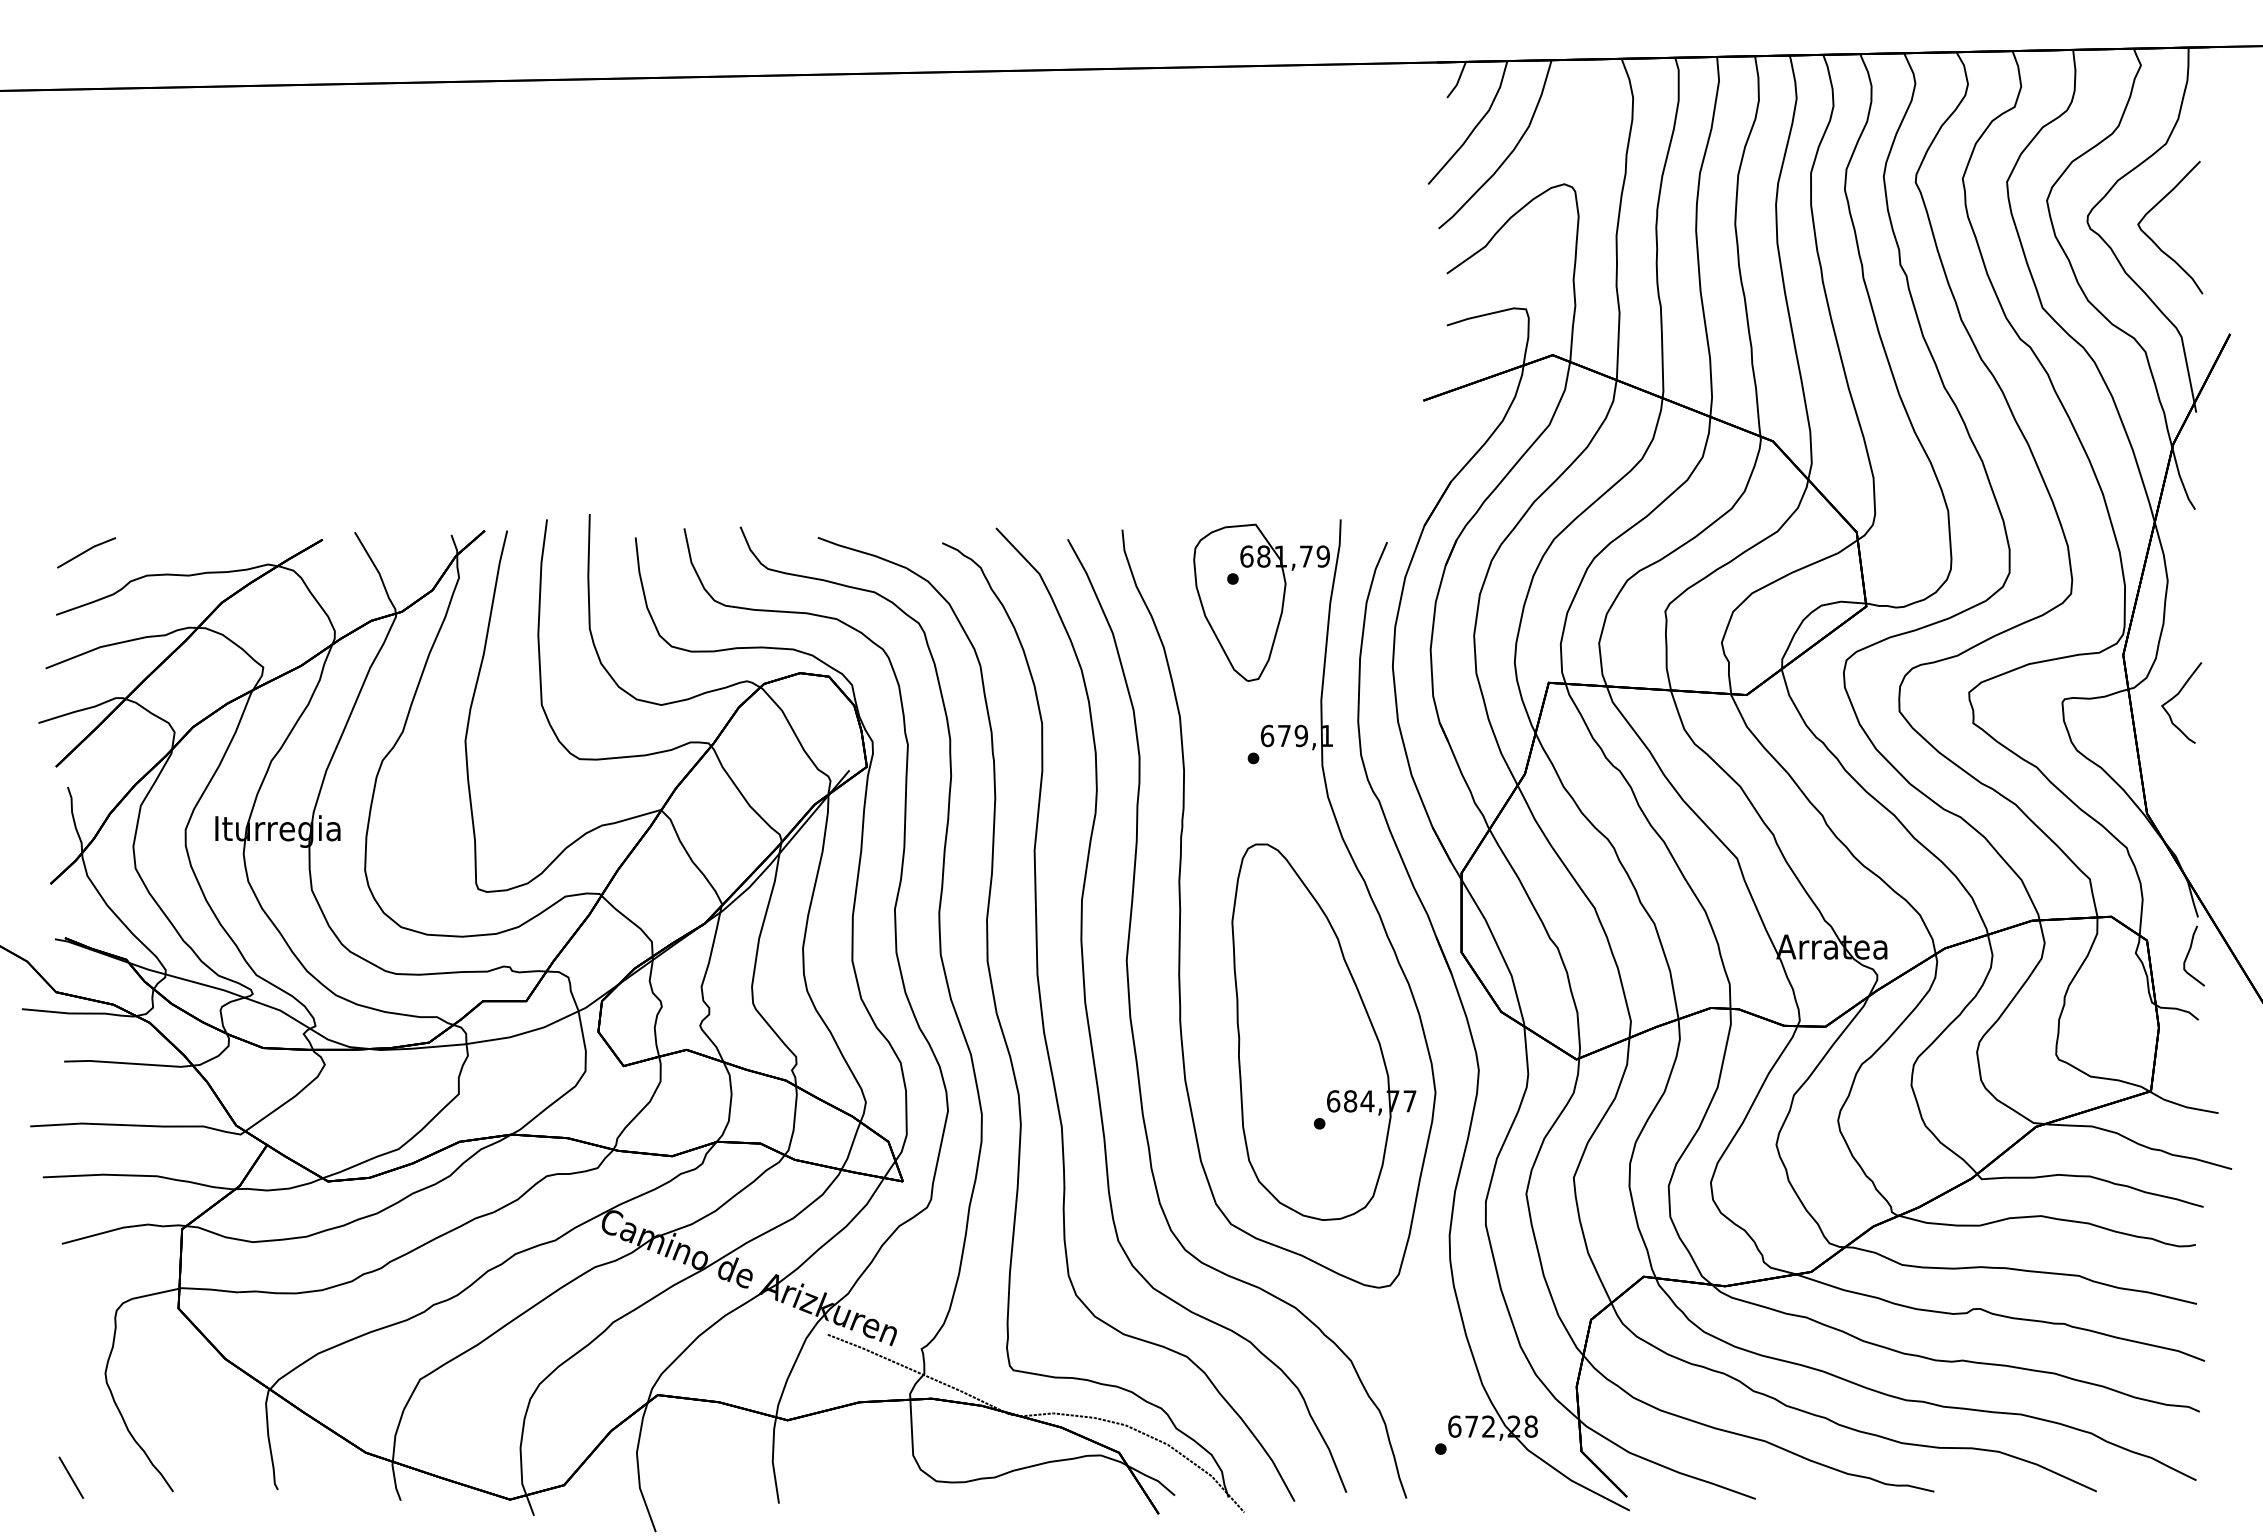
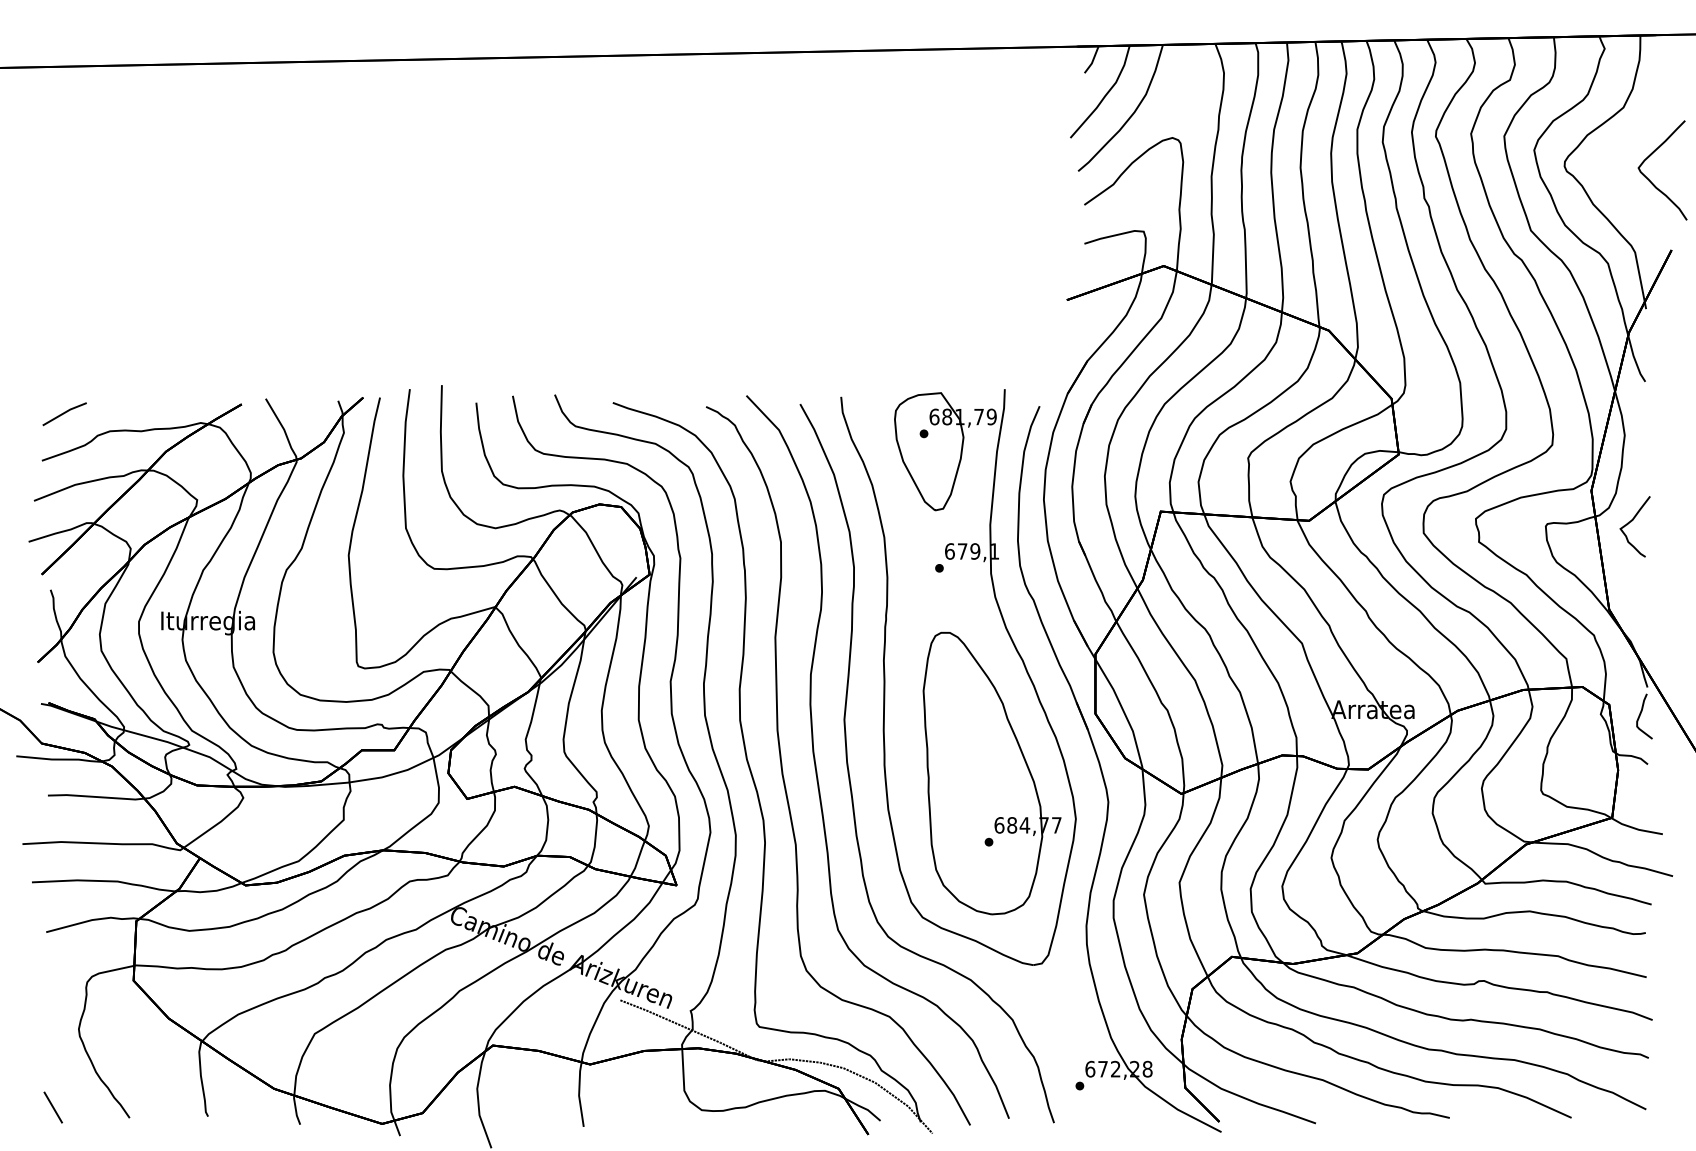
part: (2155, 242) -> (1651, 181), moved

